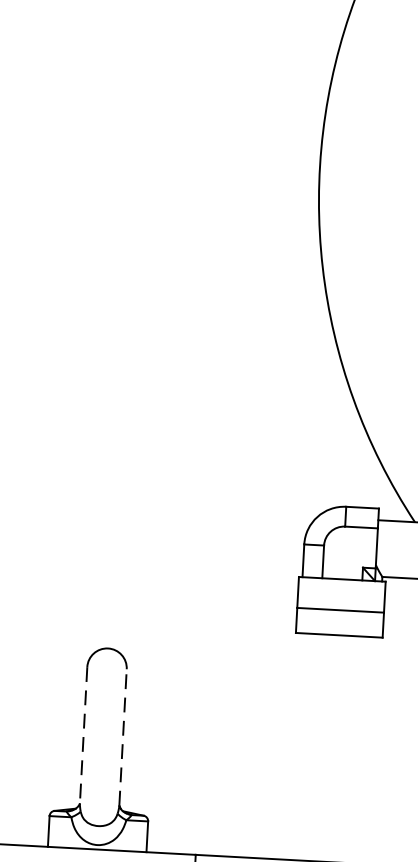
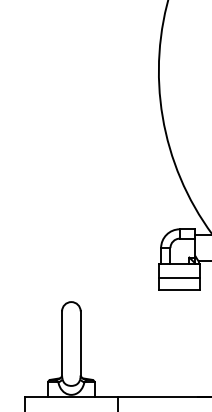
line: (84, 737) -> (62, 344), dashed -> solid
line: (122, 737) -> (80, 343), dashed -> solid

